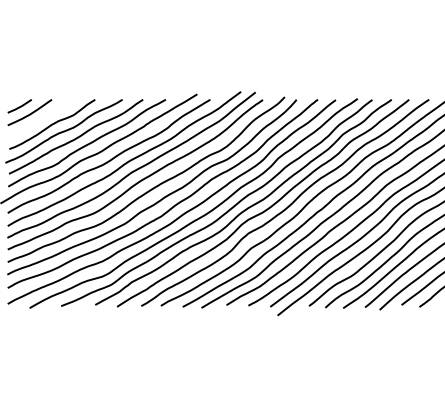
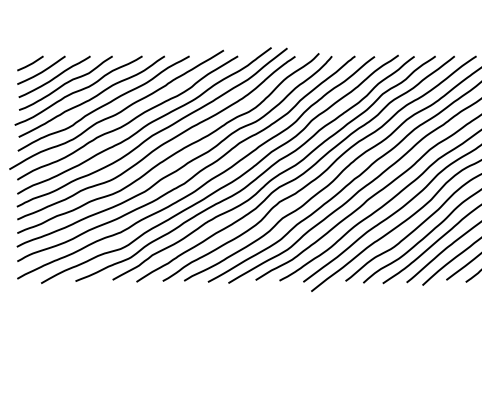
curve: (42, 118) -> (55, 76), added

